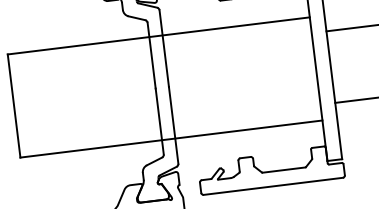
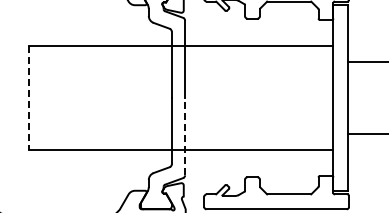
line: (14, 106) -> (29, 98), solid -> dashed
line: (174, 125) -> (185, 136), solid -> dashed

